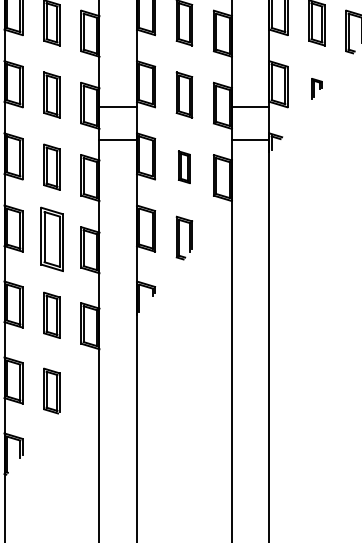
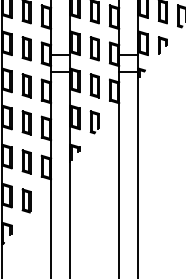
part: (316, 88) -> (162, 45), size x1.67
part: (183, 166) -> (94, 85), size x1.43
part: (51, 238) -> (26, 122), size x0.71

